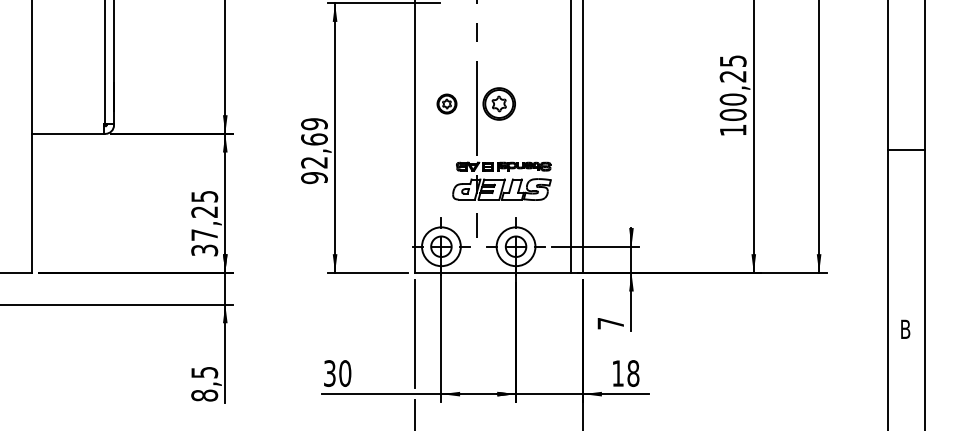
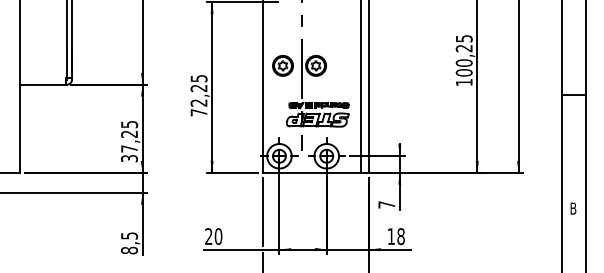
part: (446, 103) -> (282, 65), size x1.67
text: (313, 150) -> (198, 95), 92,69 -> 72,25
text: (329, 373) -> (208, 236), 30 -> 20

